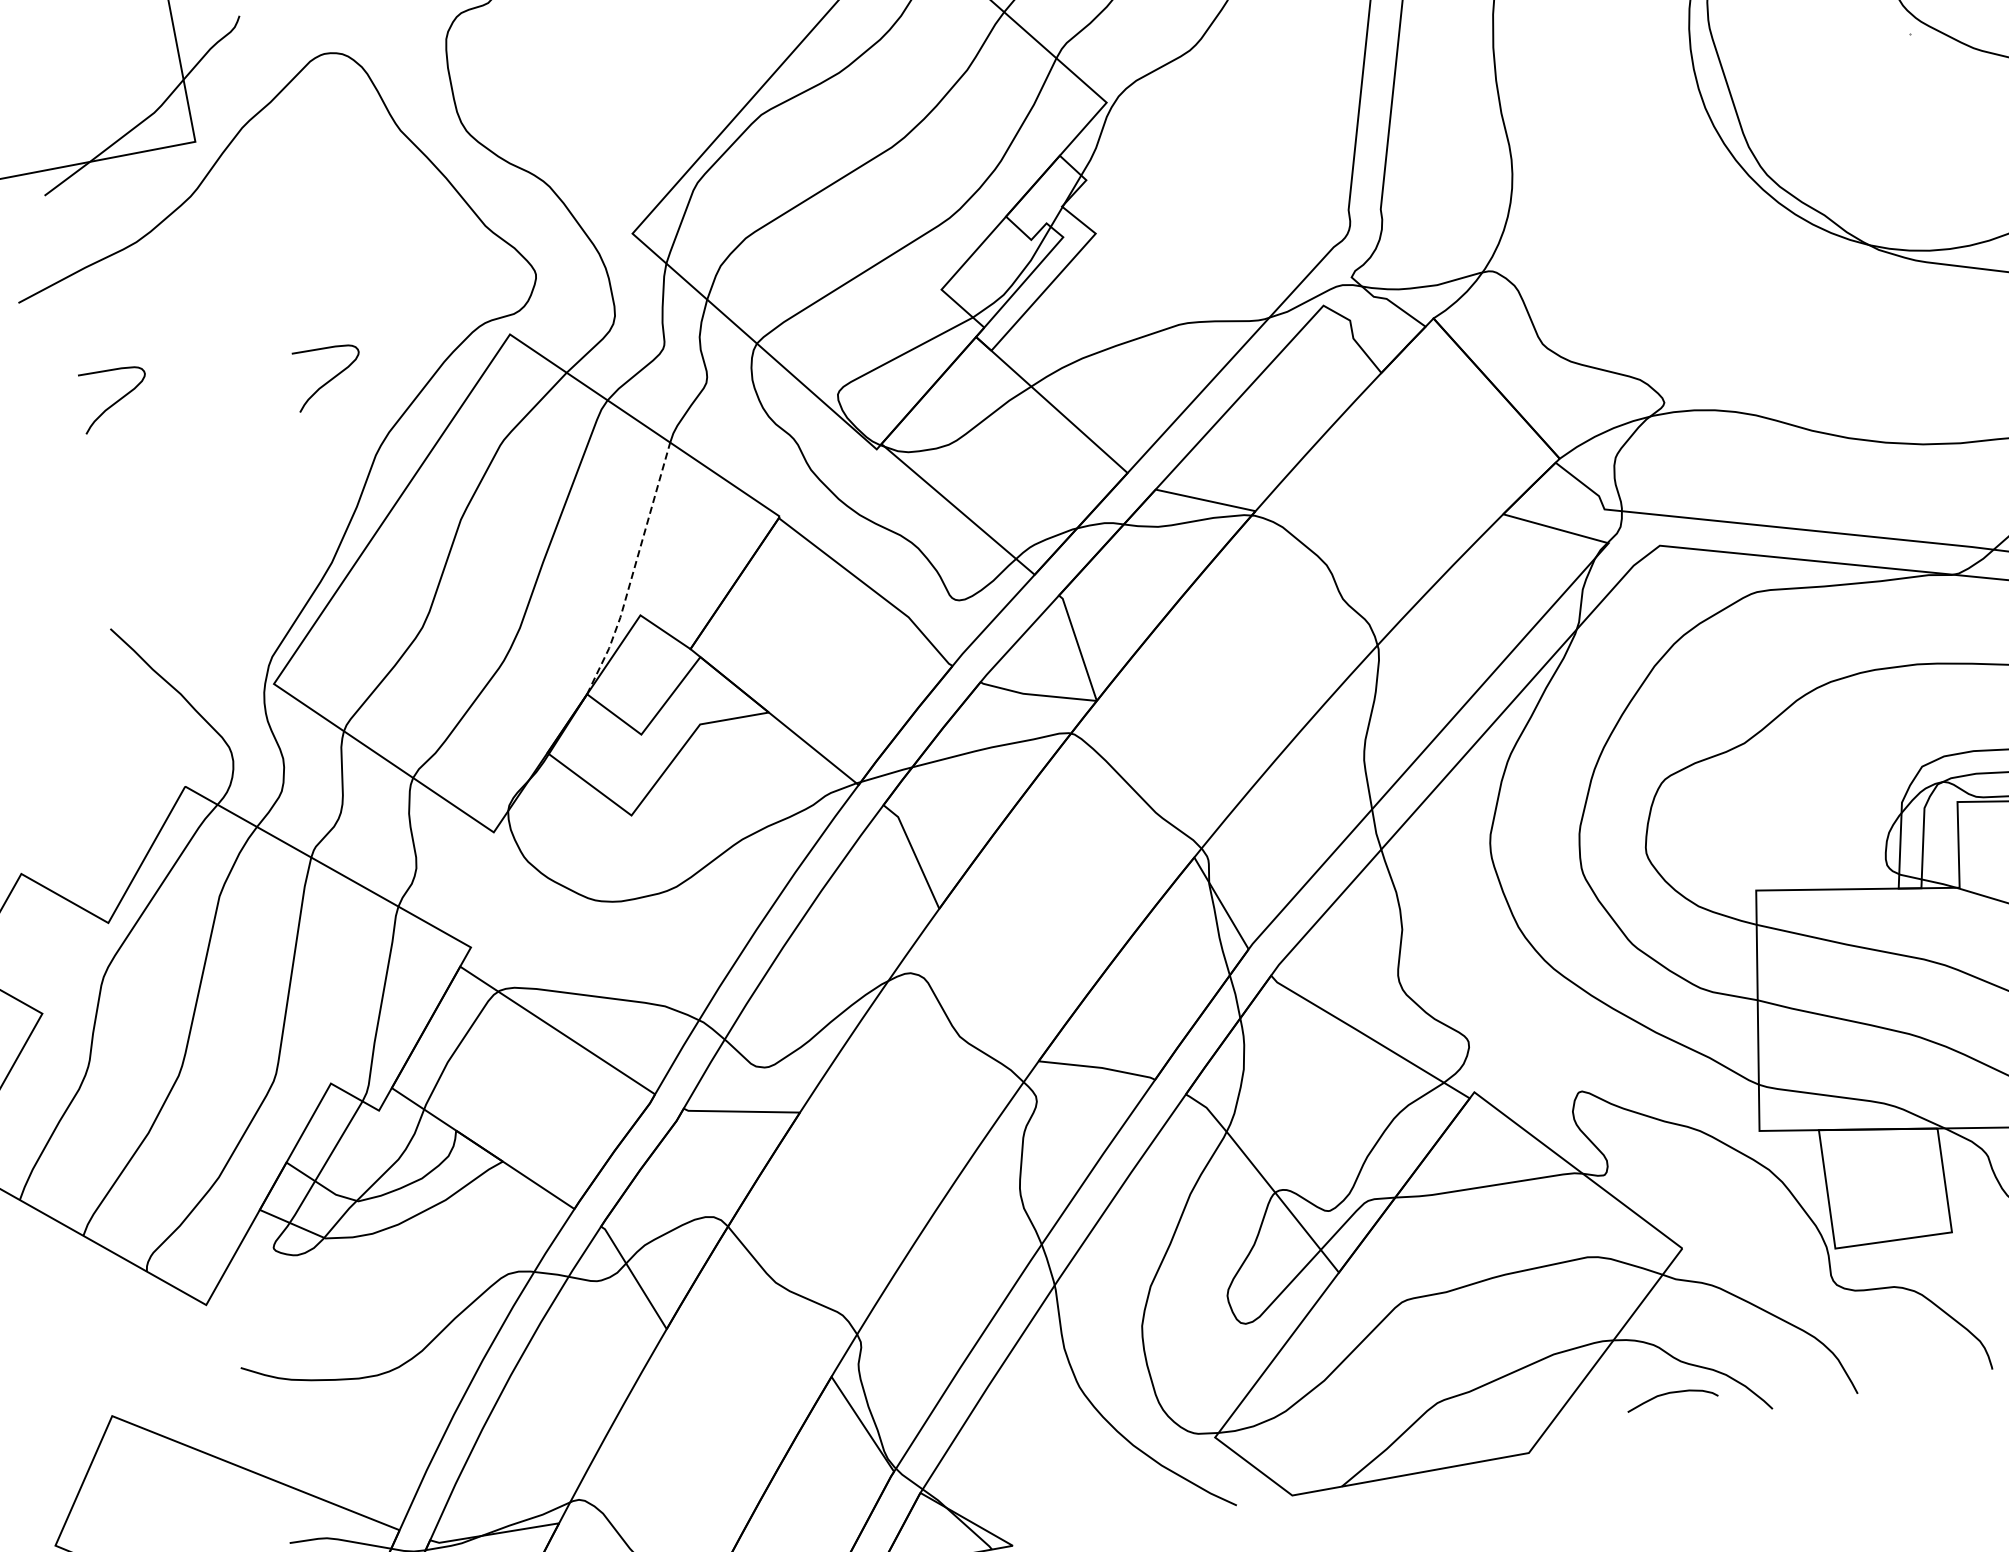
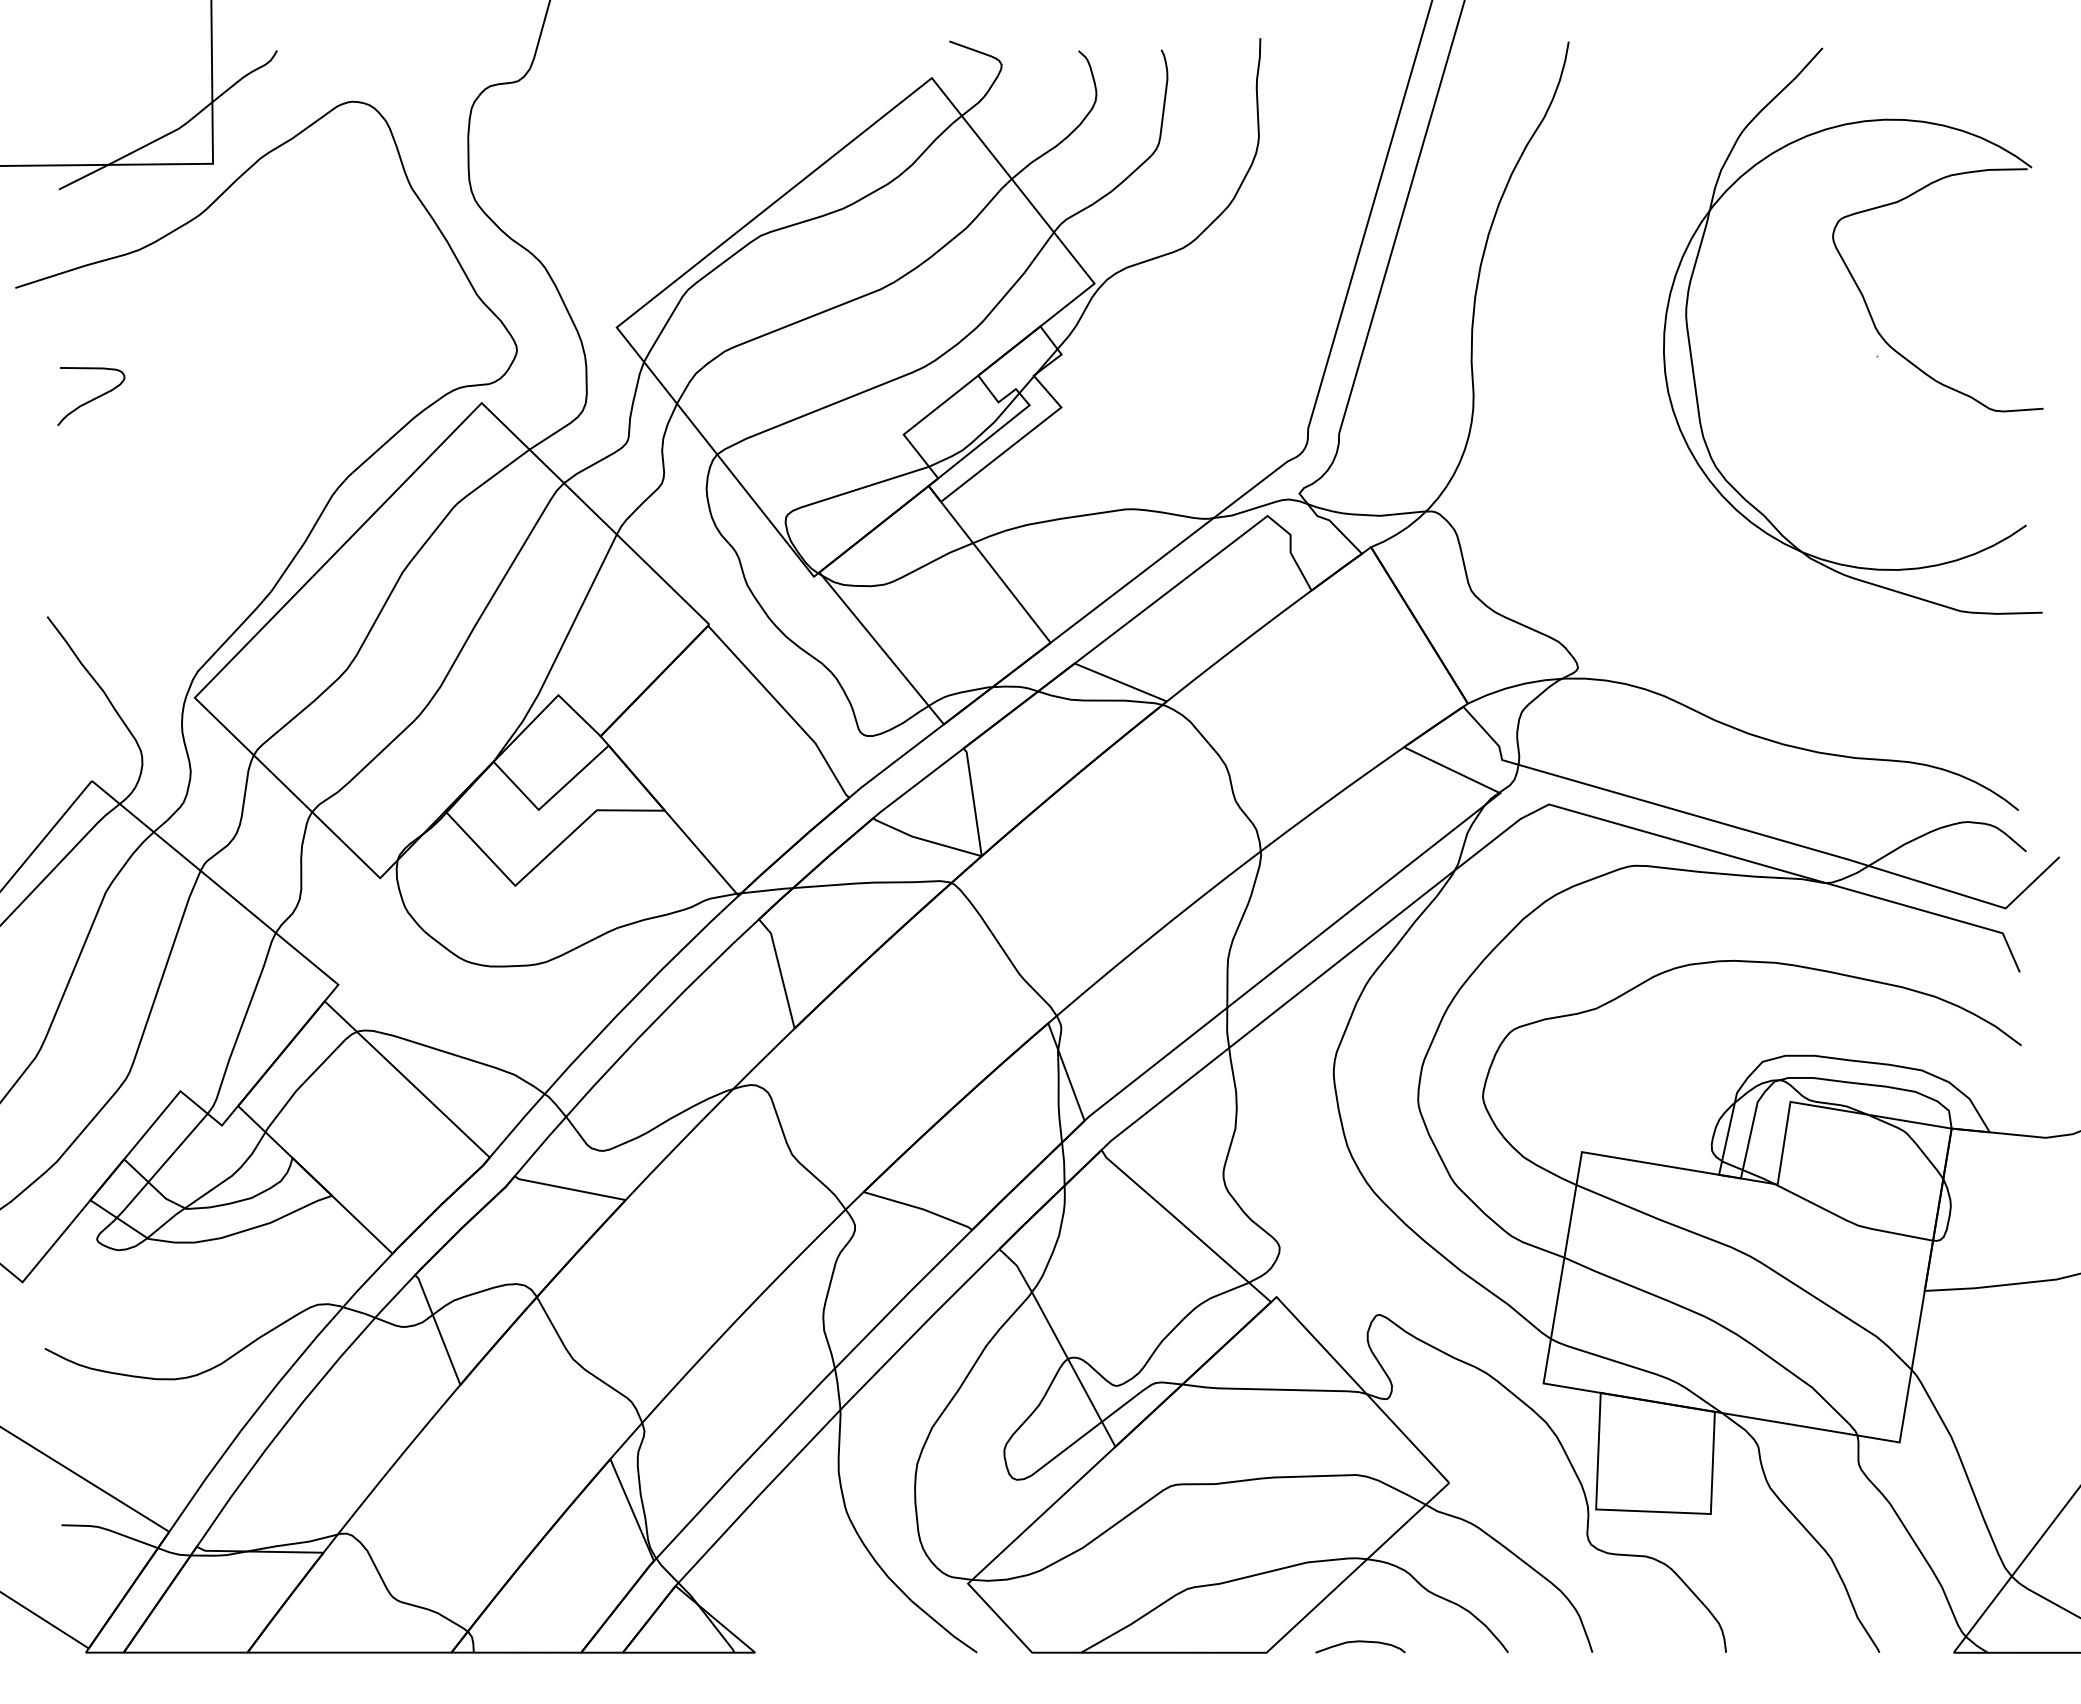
curve: (331, 378) -> (302, 414), removed
line: (633, 571) -> (559, 651), dashed -> solid
curve: (1671, 1393) -> (1360, 1642), moved

